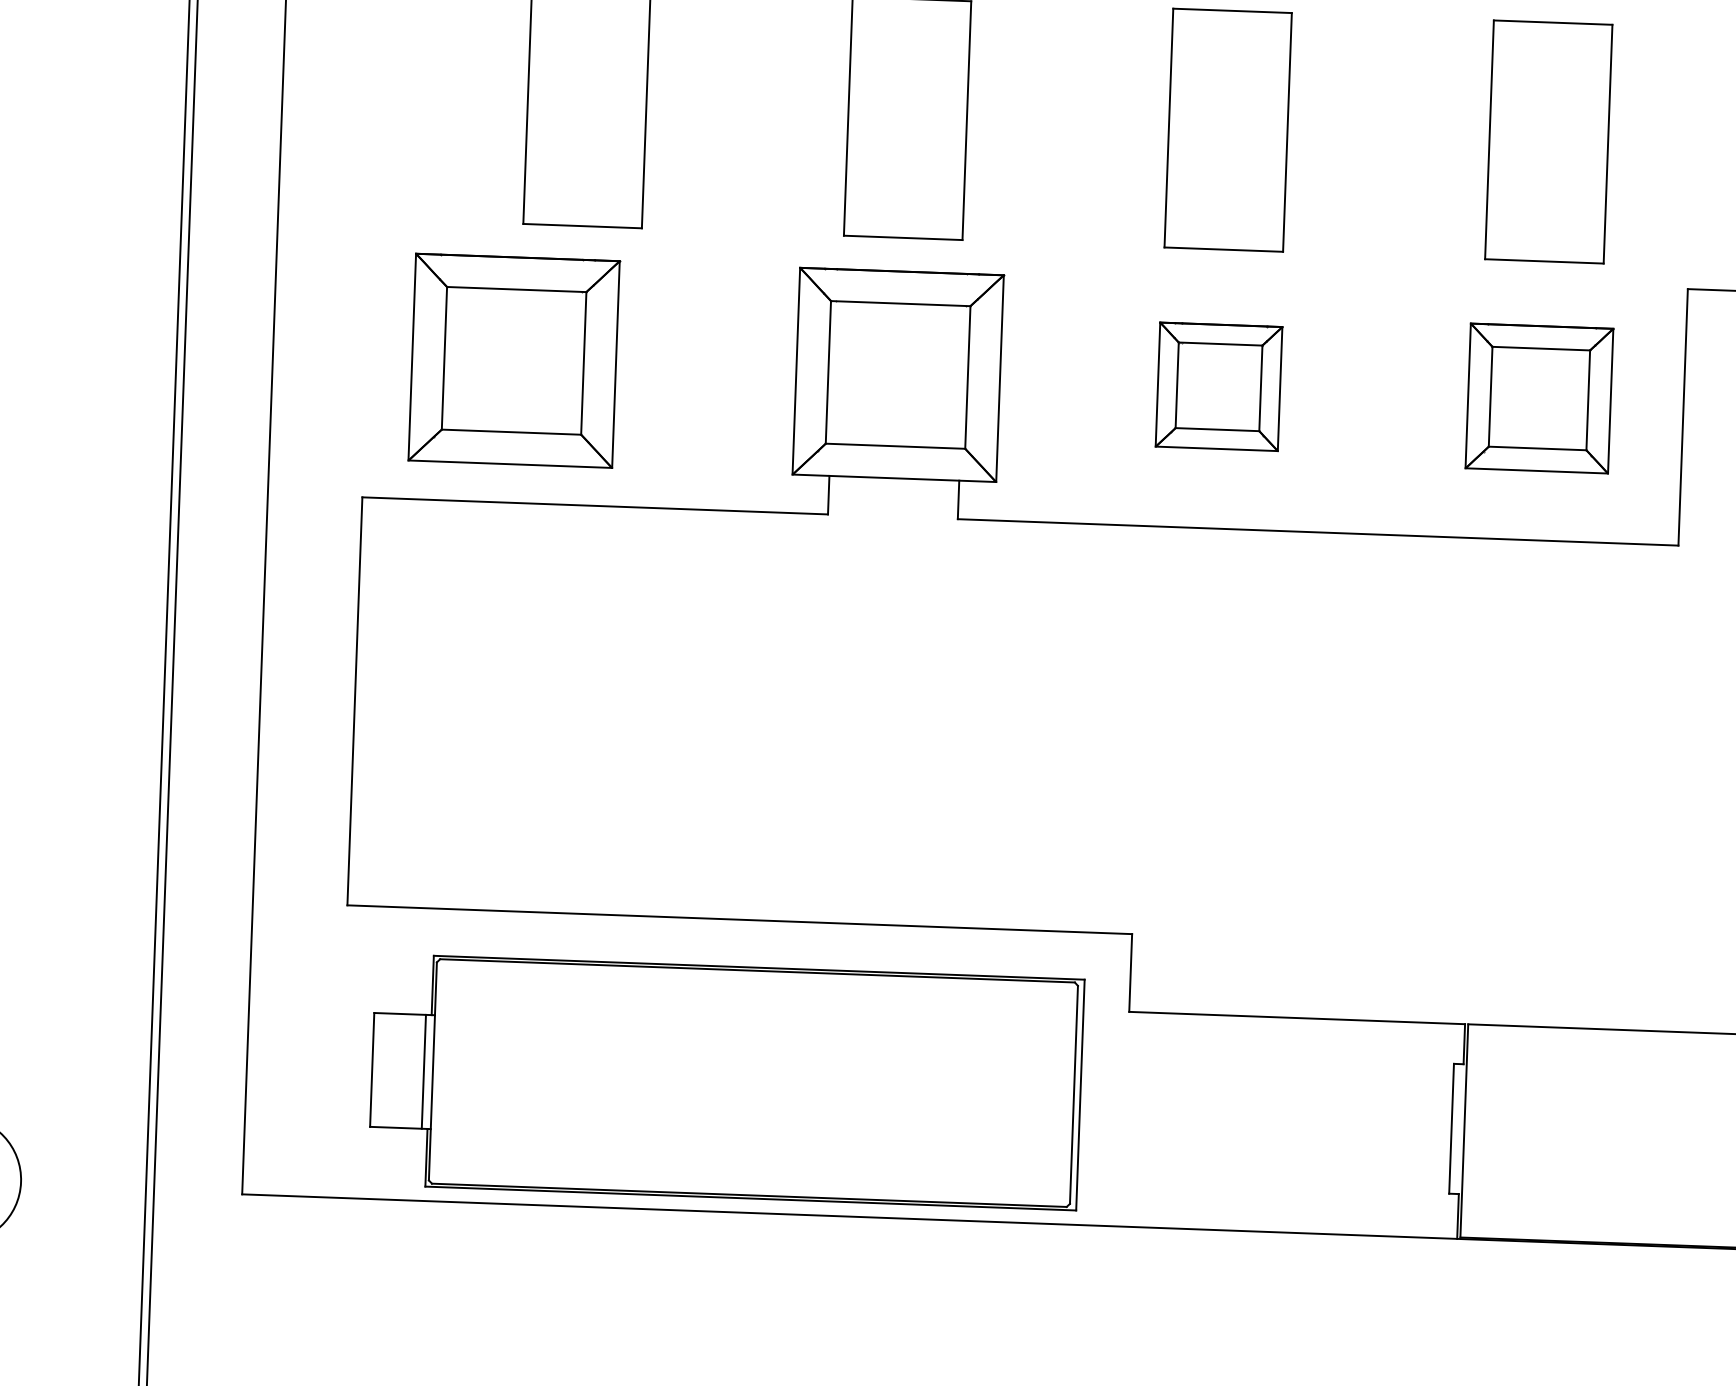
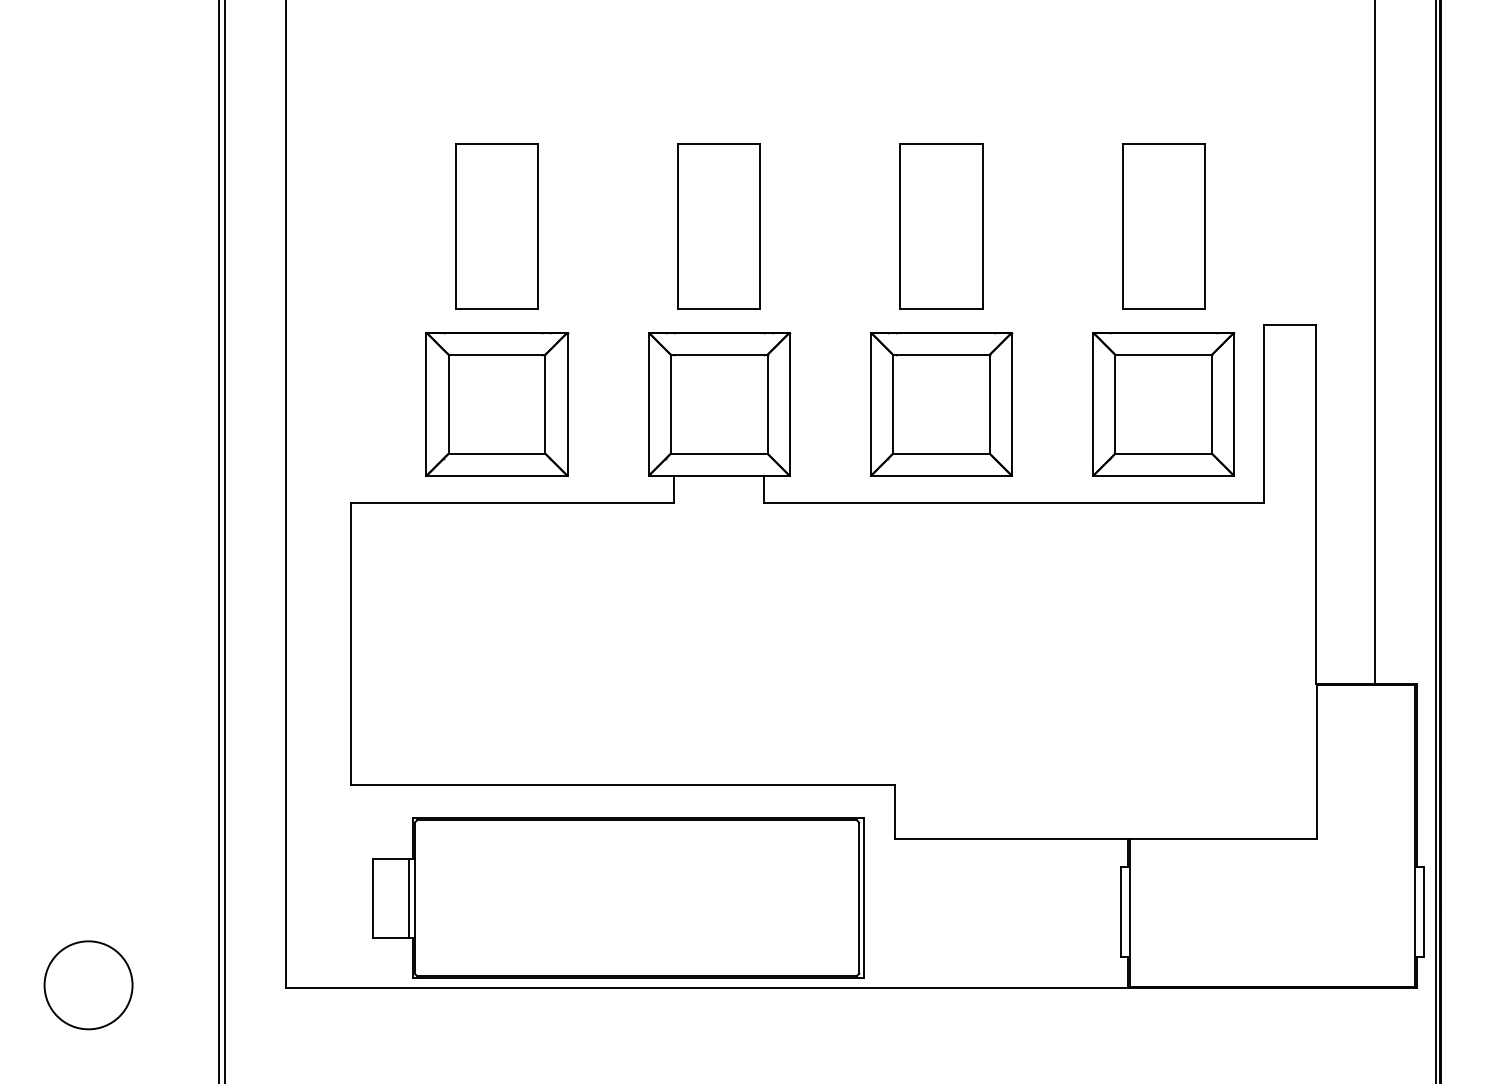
part: (514, 361) -> (497, 404), moved
part: (1218, 387) -> (941, 404), size x1.67
part: (1539, 398) -> (1163, 404), size x1.43

